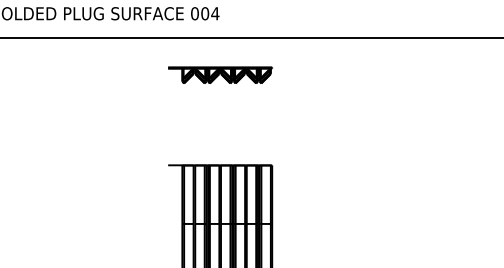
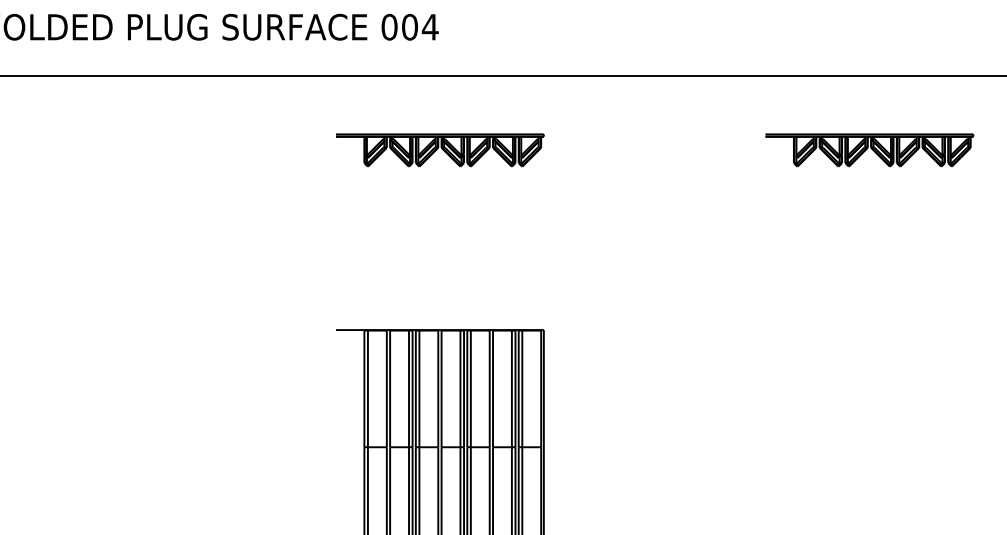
part: (435, 74) -> (870, 148), added

